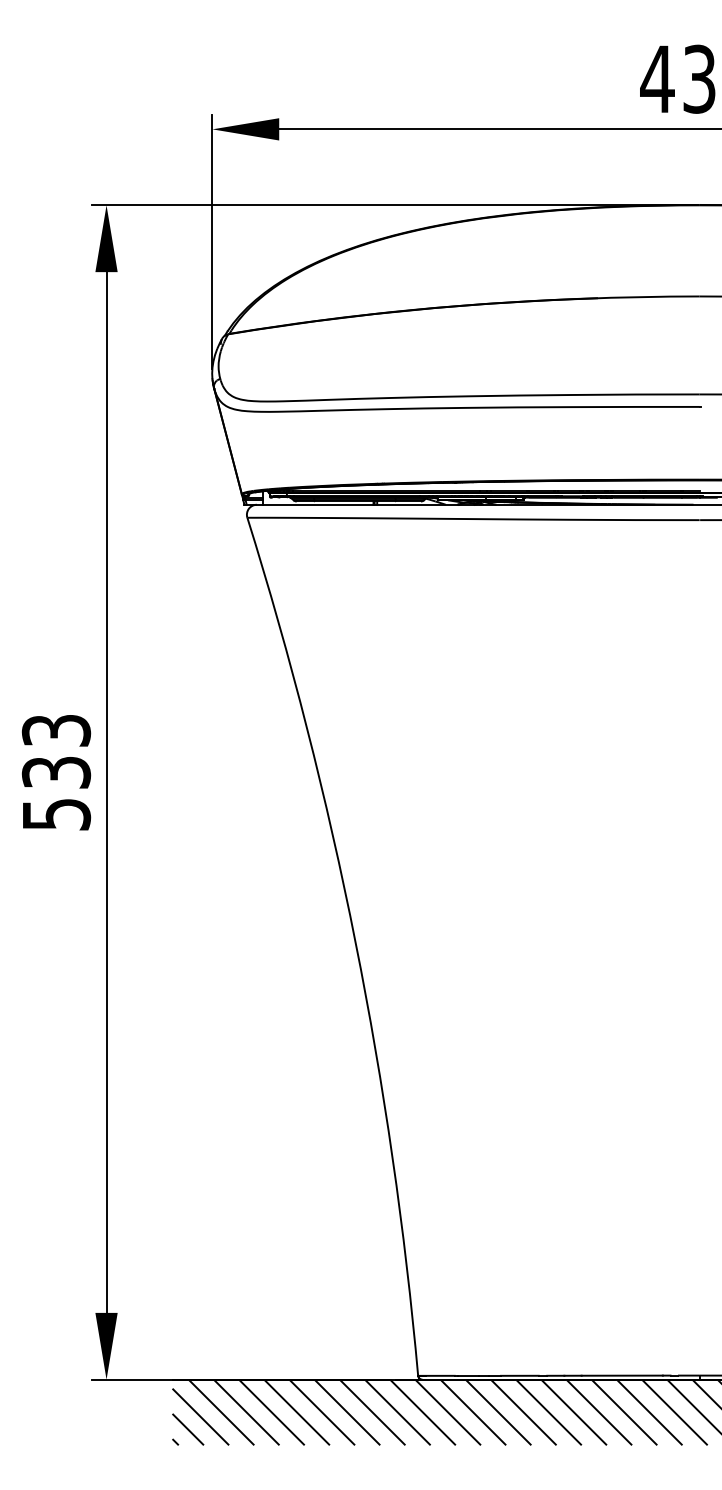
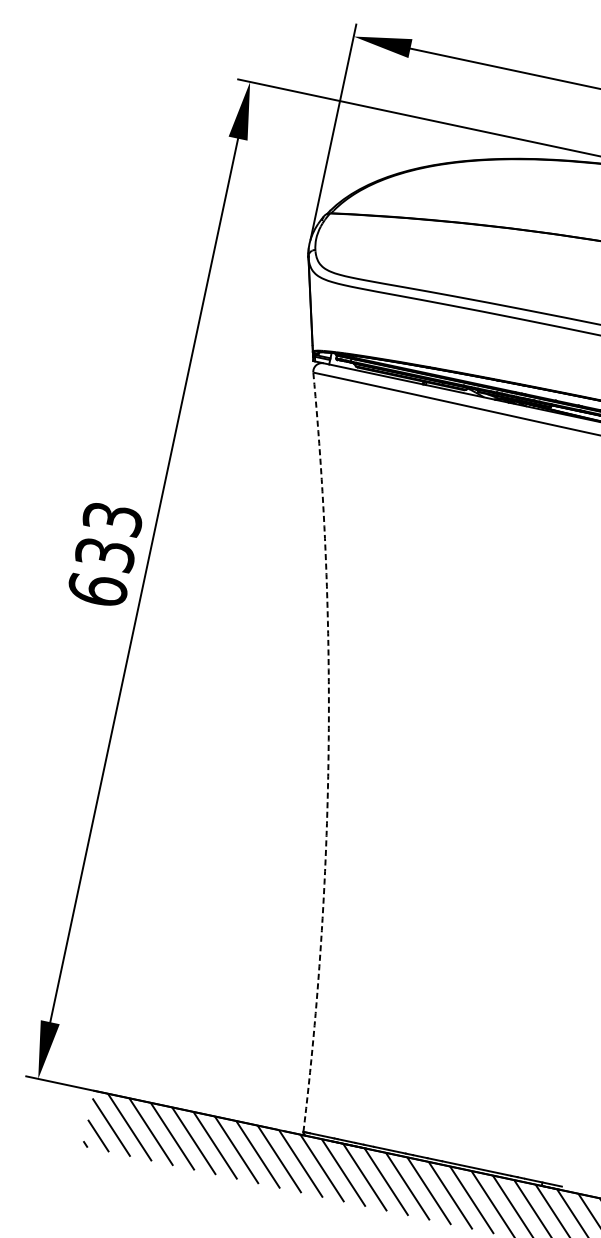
text: (56, 813) -> (97, 589), 533 -> 633
arc: (355, 942) -> (328, 752), solid -> dashed

